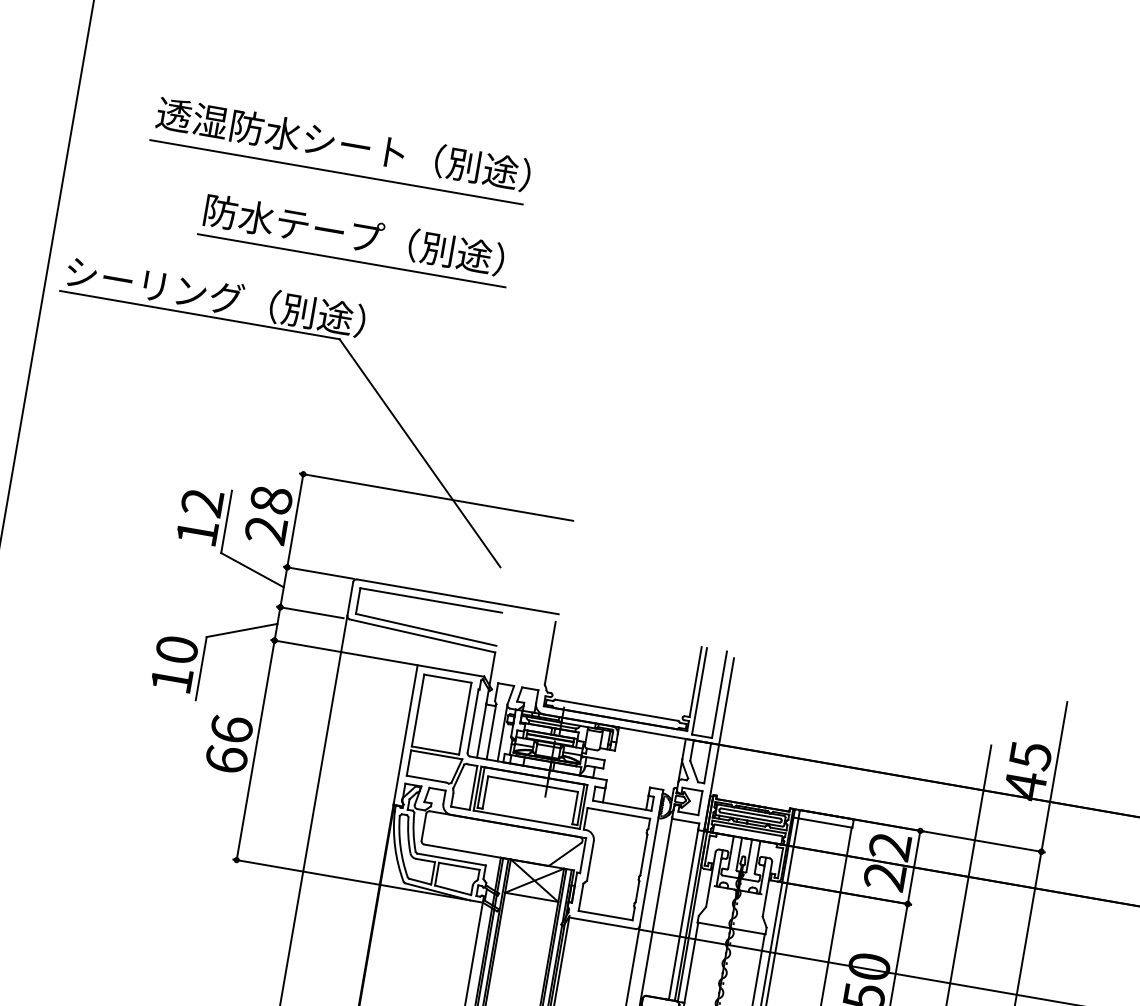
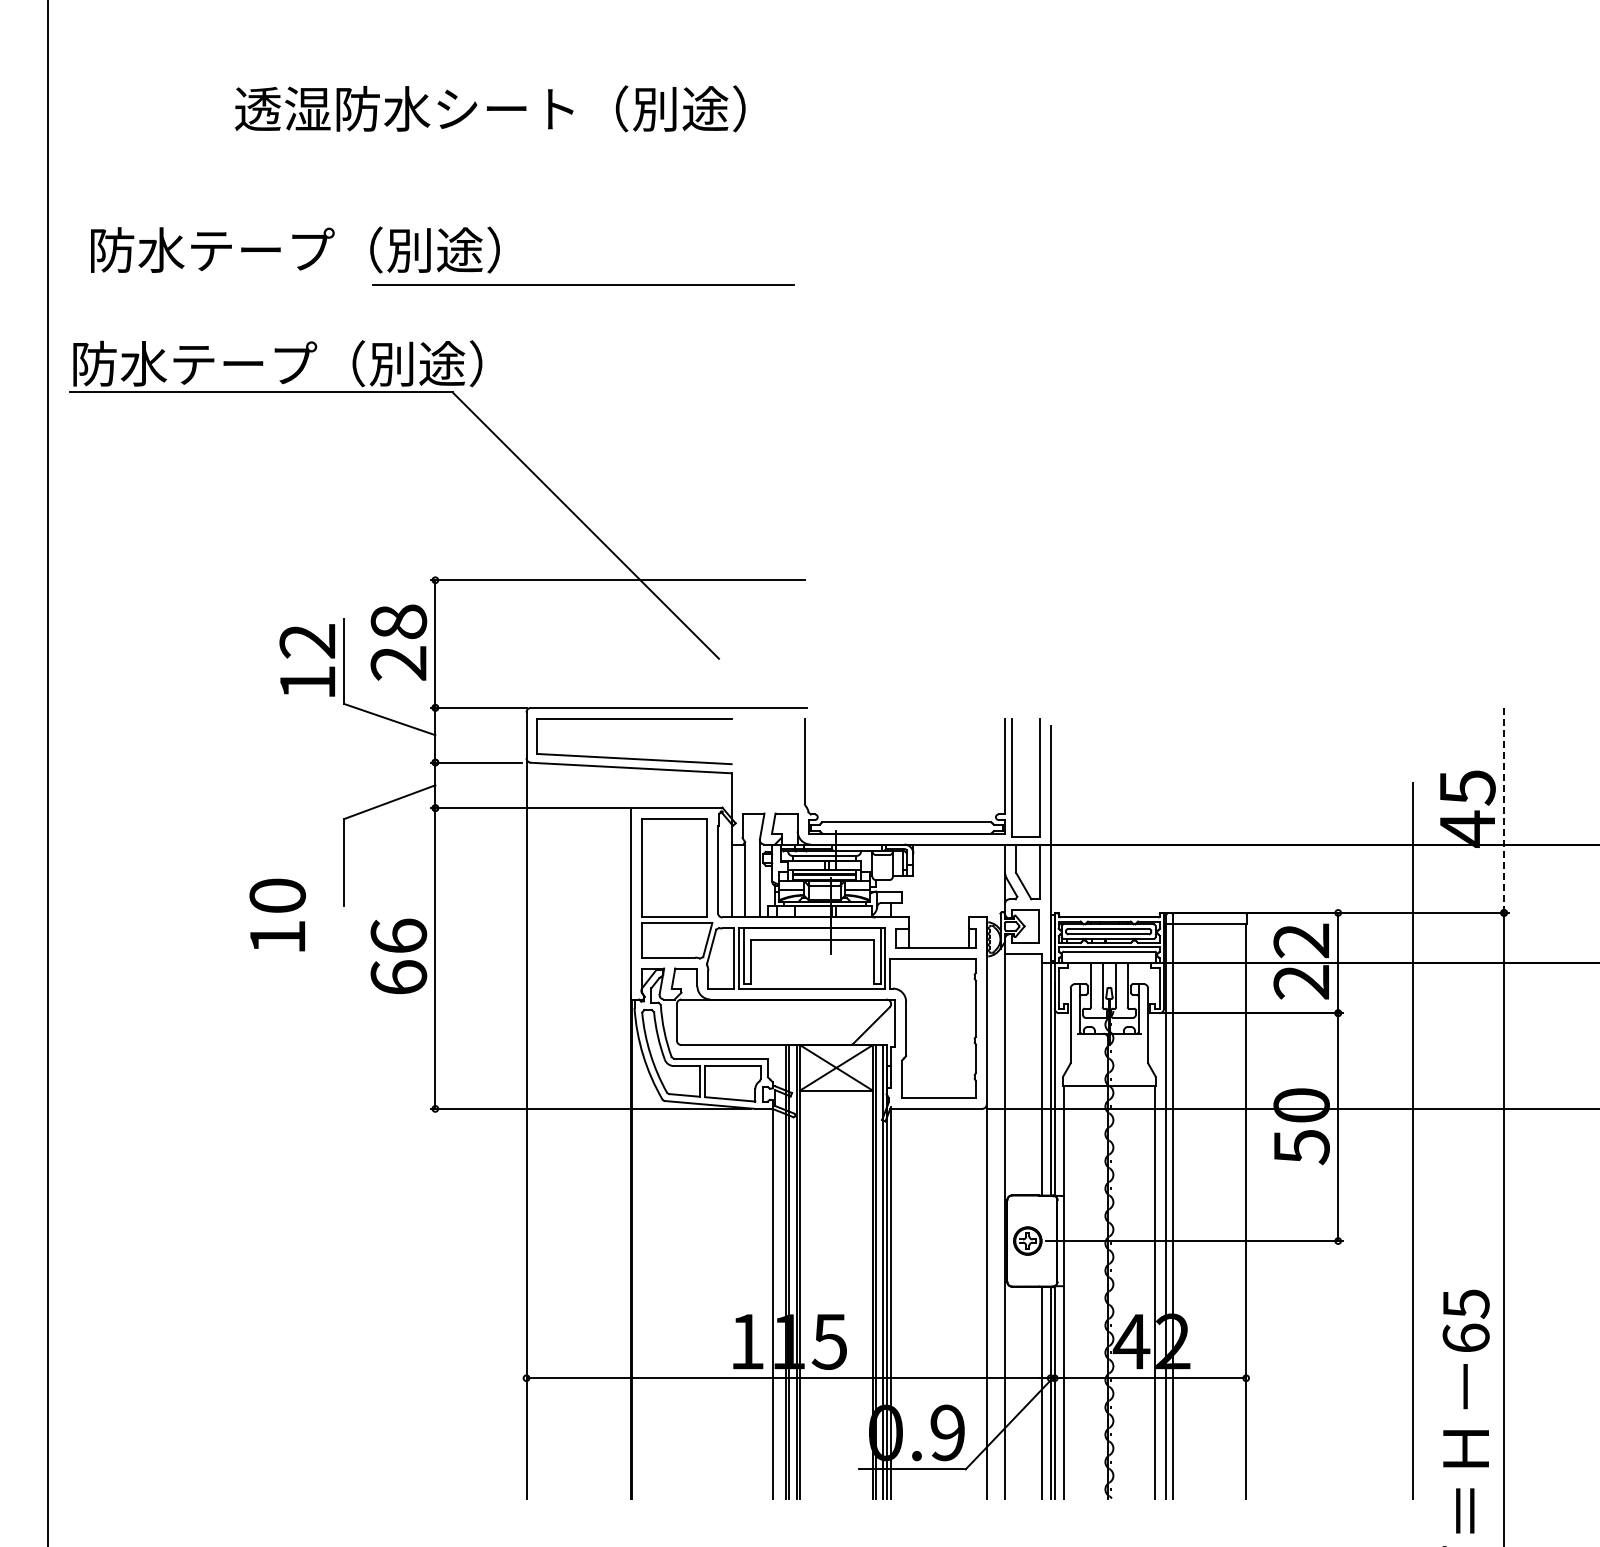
text: (343, 143) -> (490, 108), moved
line: (336, 172) -> (410, 170), removed
text: (354, 234) -> (295, 249), moved
line: (351, 260) -> (583, 284), moved
text: (155, 285) -> (195, 363), シーリング（別途） -> 防水テープ（別途）
text: (174, 663) -> (277, 914), moved
line: (1054, 777) -> (1504, 810), solid -> dashed

